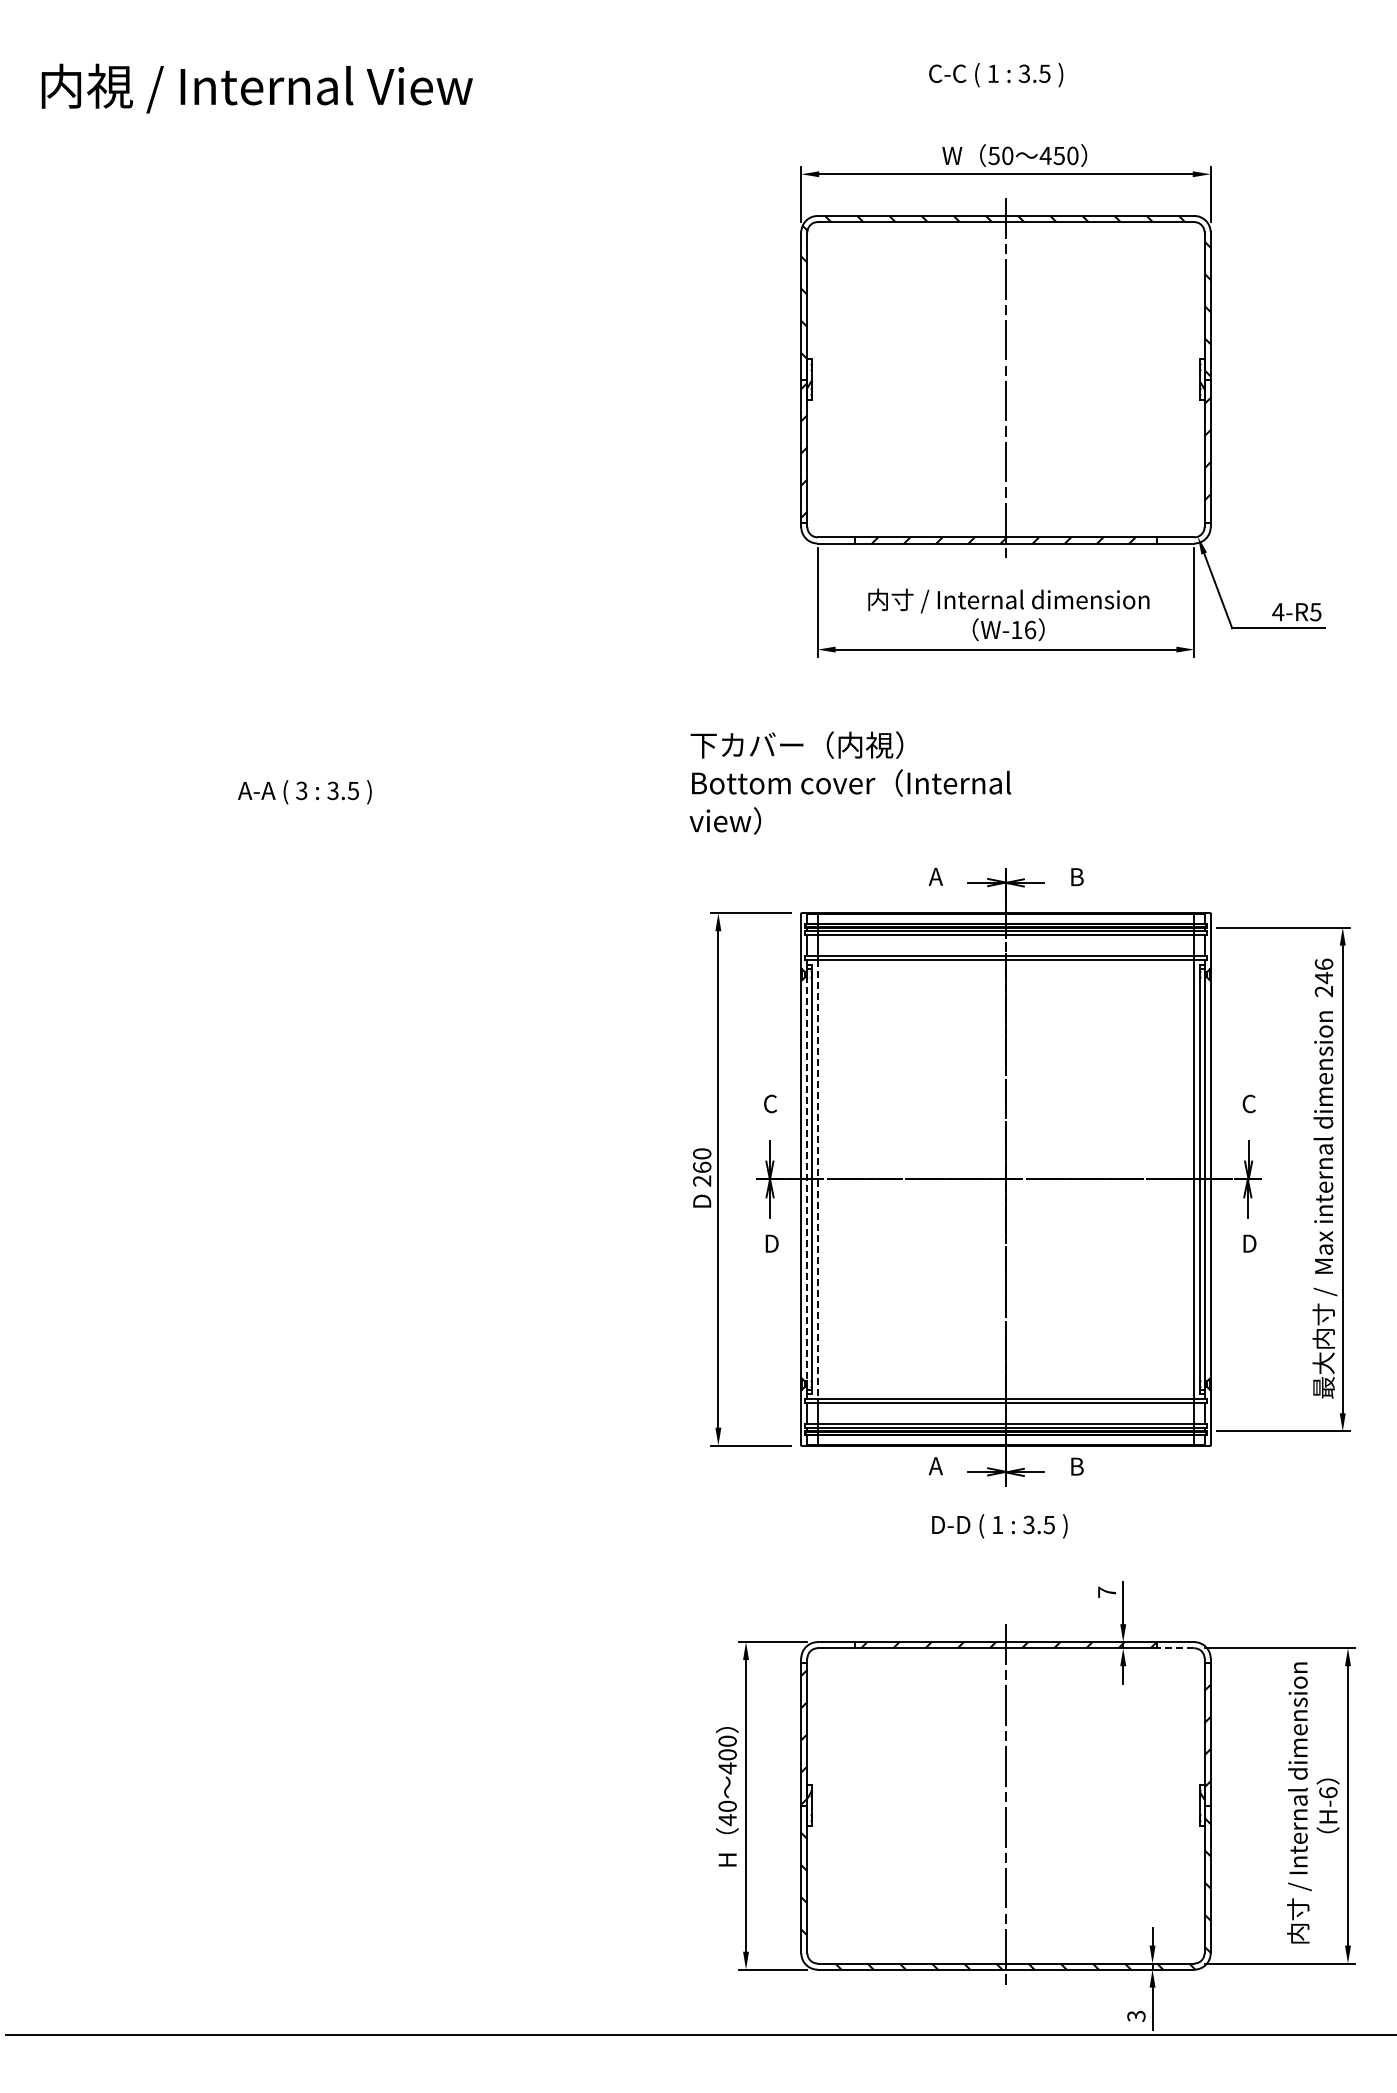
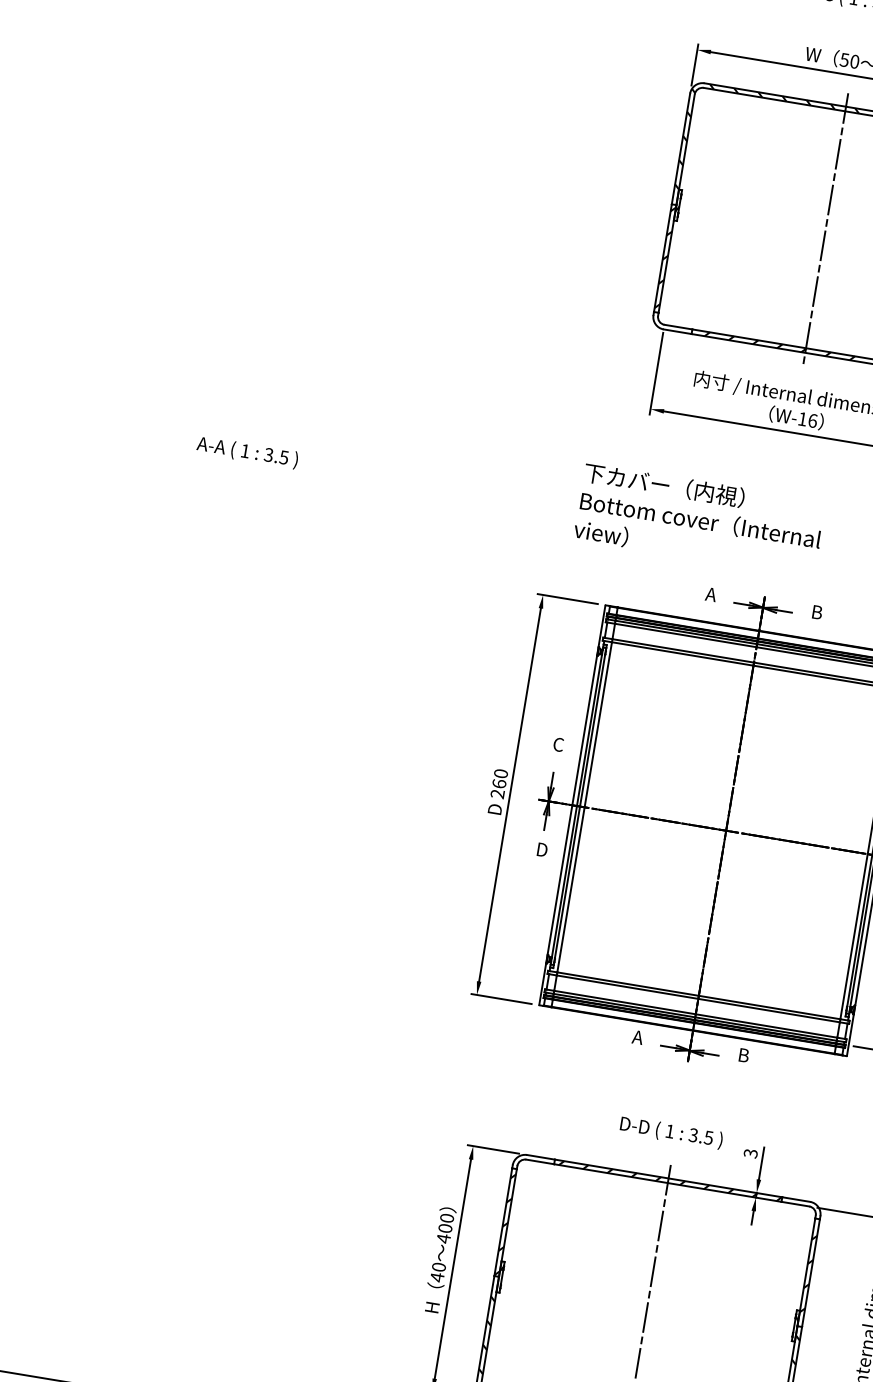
text: (850, 782) -> (700, 519), moved
text: (301, 790) -> (245, 450), 3 -> 1
line: (807, 1179) -> (577, 806), dashed -> solid
line: (817, 1179) -> (584, 807), dashed -> solid
text: (999, 1526) -> (671, 1132), moved
text: (1106, 1592) -> (750, 1153), 7 -> 3
line: (1175, 1648) -> (795, 1204), dashed -> solid

